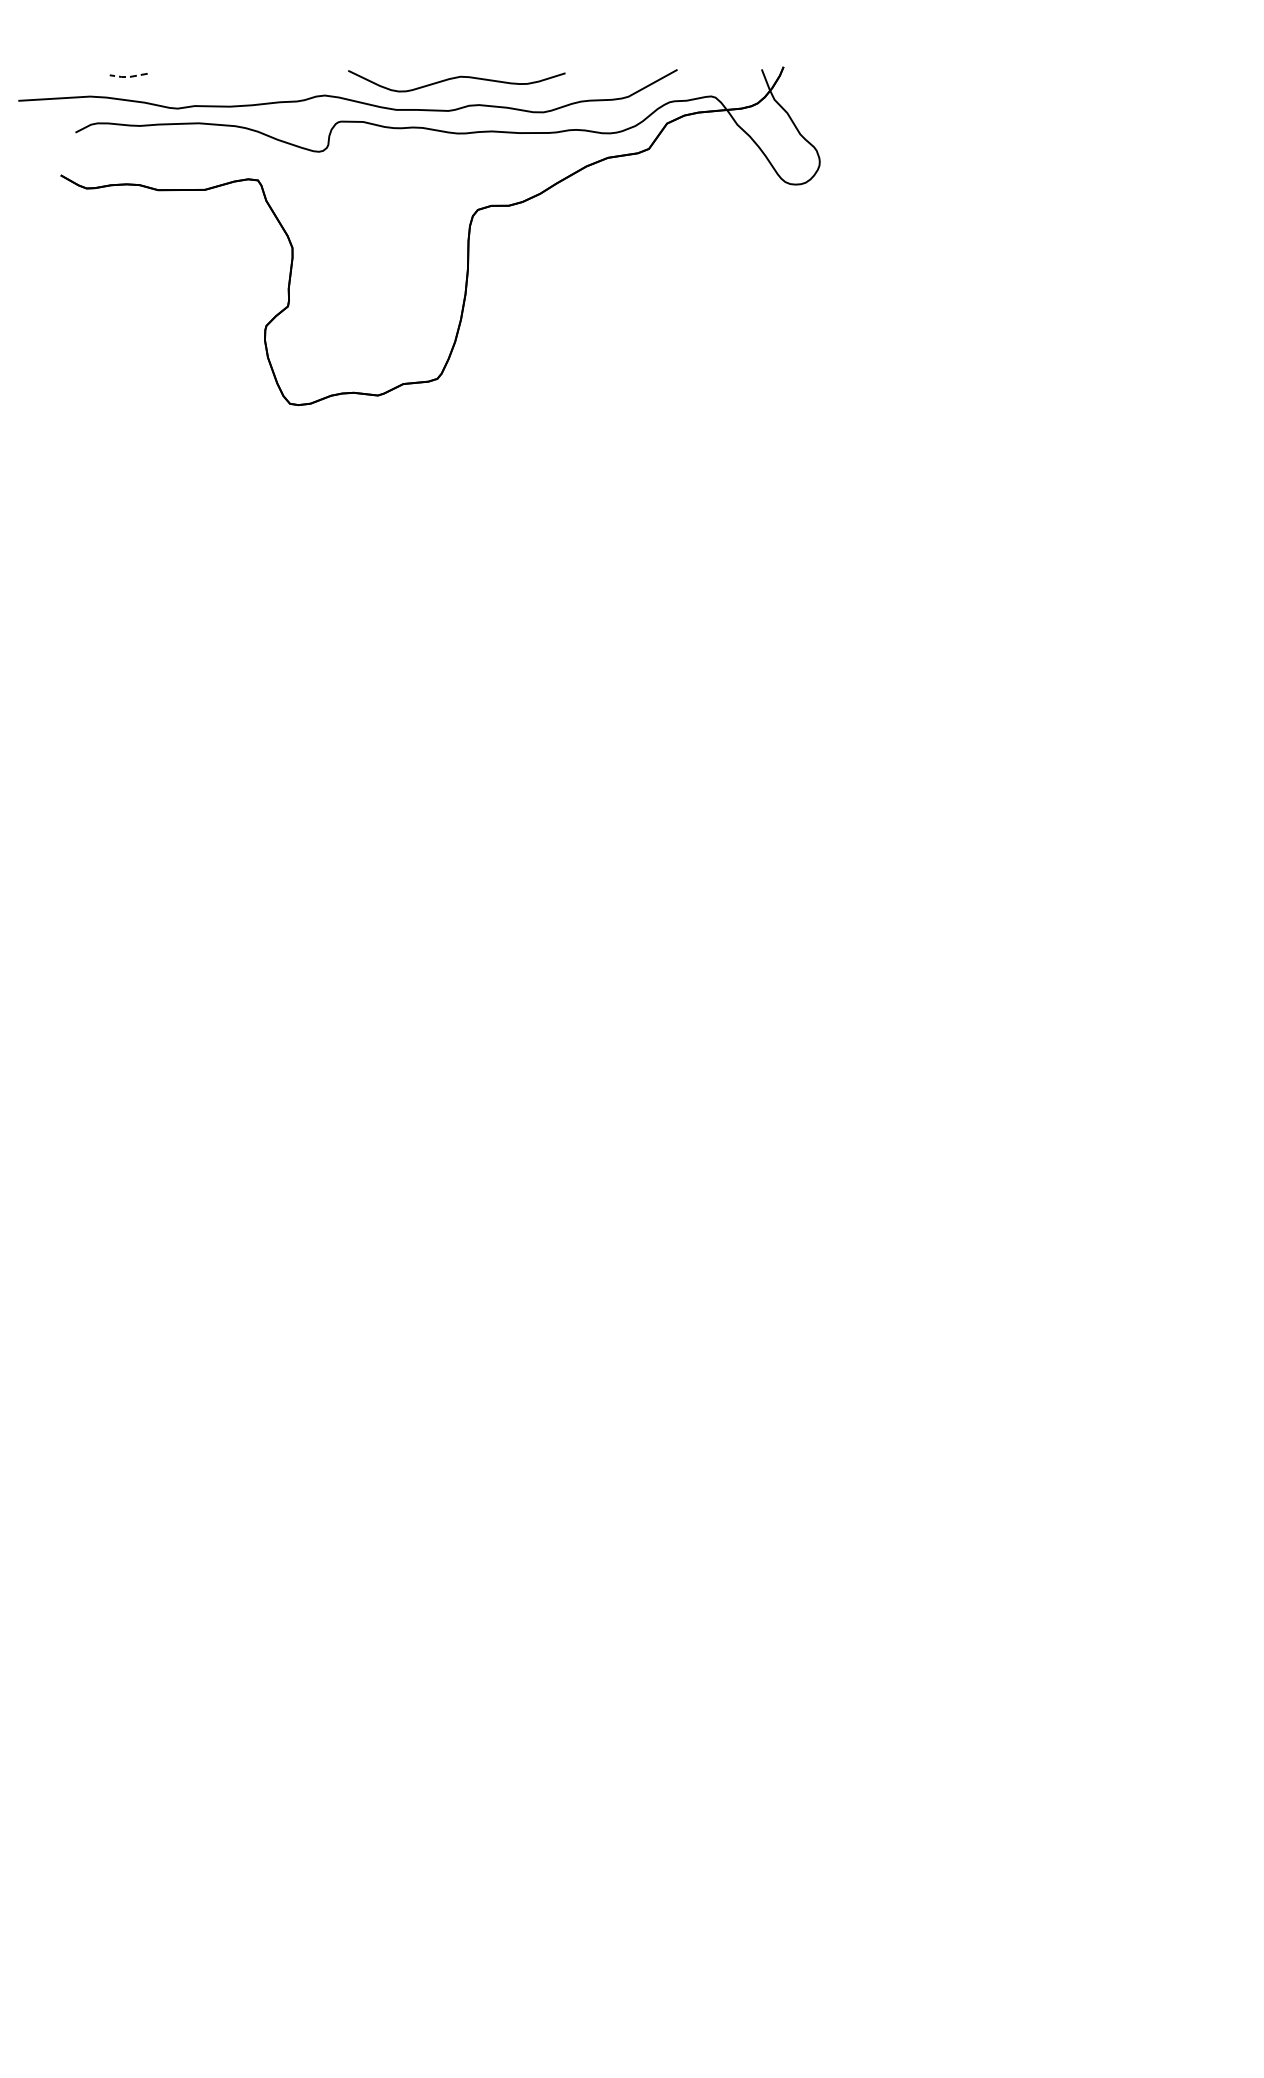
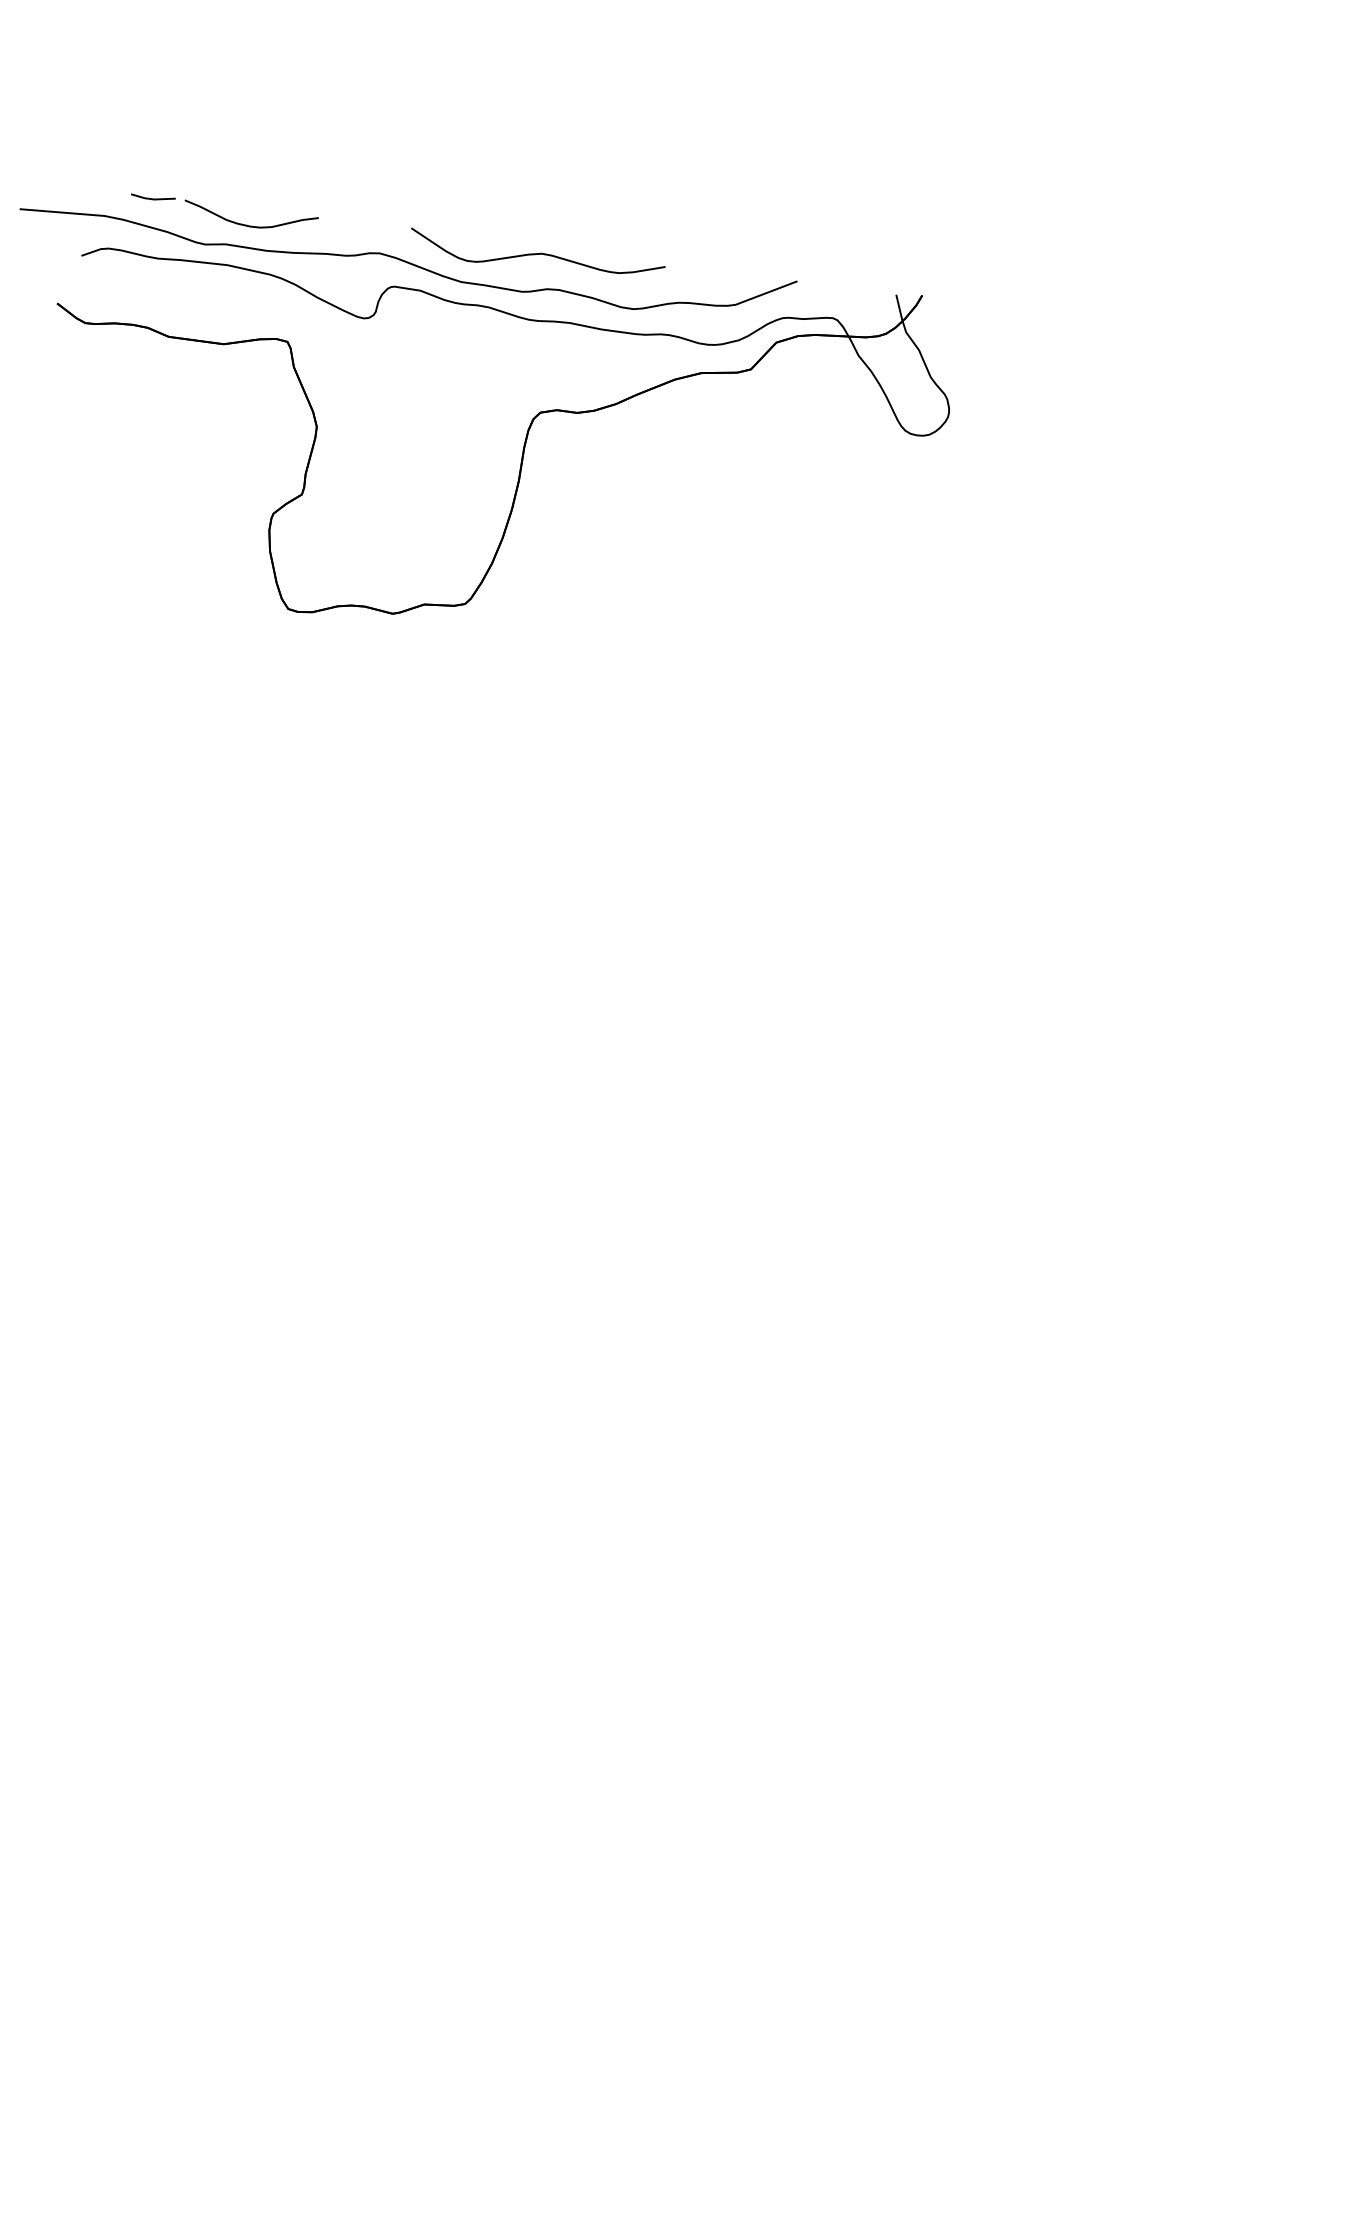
line: (128, 76) -> (152, 198), dashed -> solid
curve: (212, 87) -> (249, 225), added

